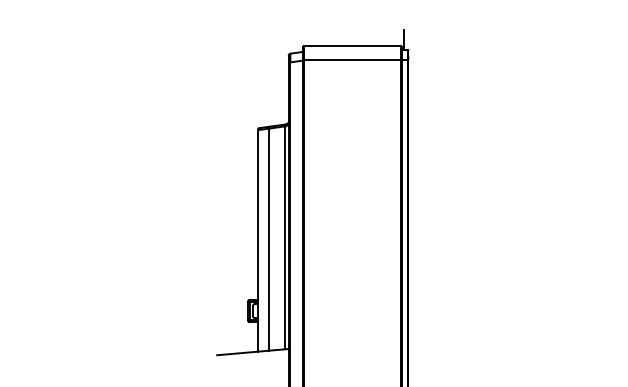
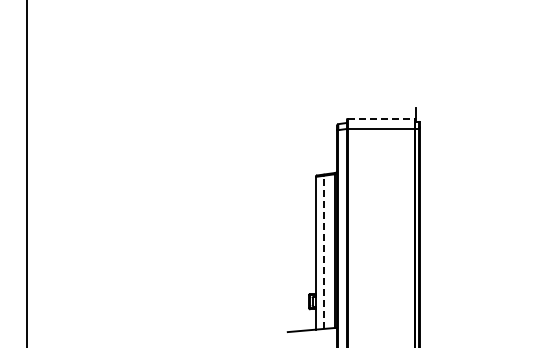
line: (353, 45) -> (381, 118), solid -> dashed
line: (268, 239) -> (323, 252), solid -> dashed

